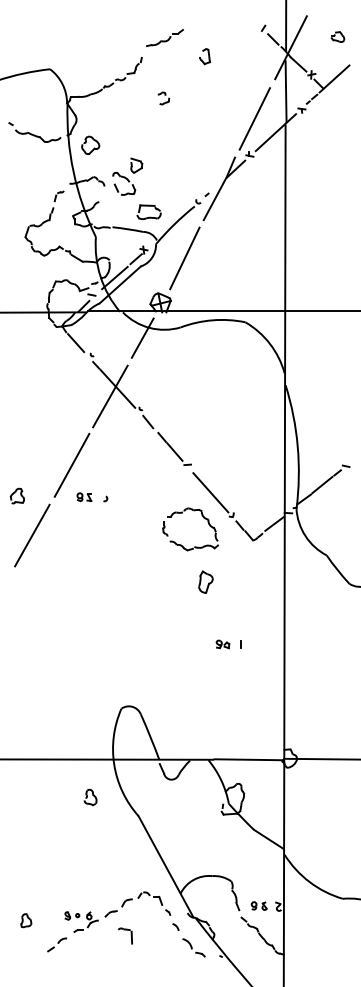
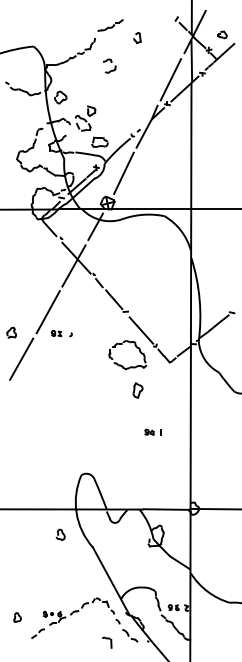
part: (337, 36) -> (222, 34), moved
part: (163, 97) -> (109, 65), size x1.67
part: (126, 935) -> (107, 642), moved

